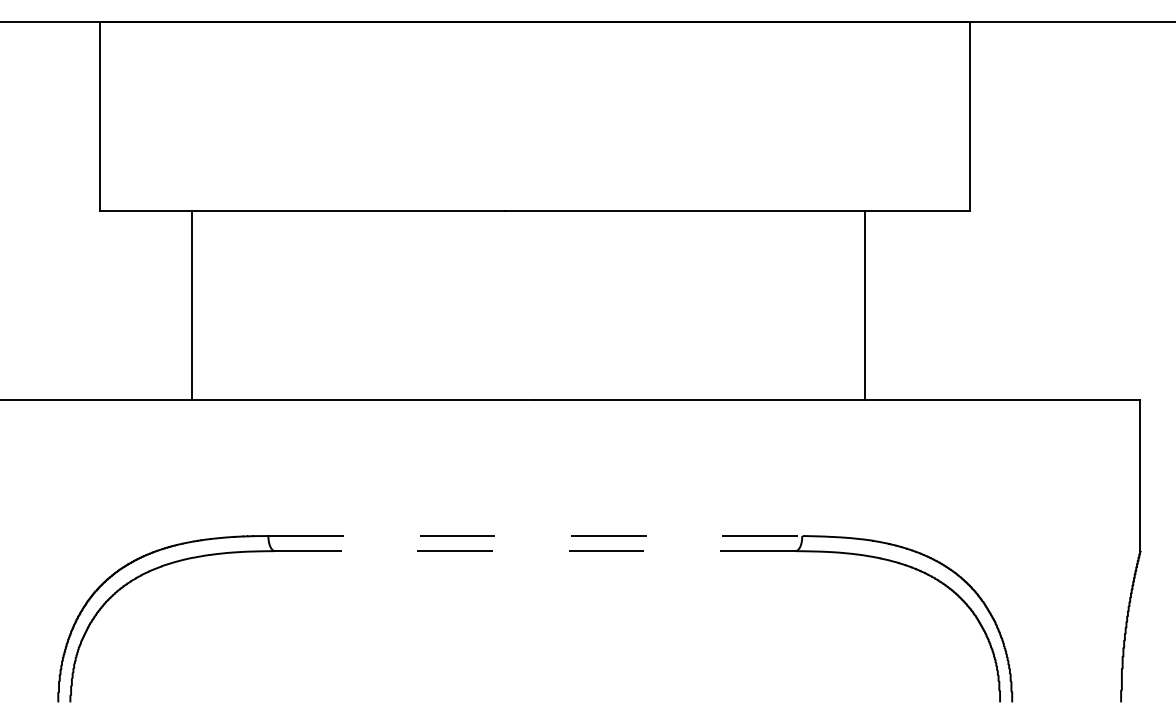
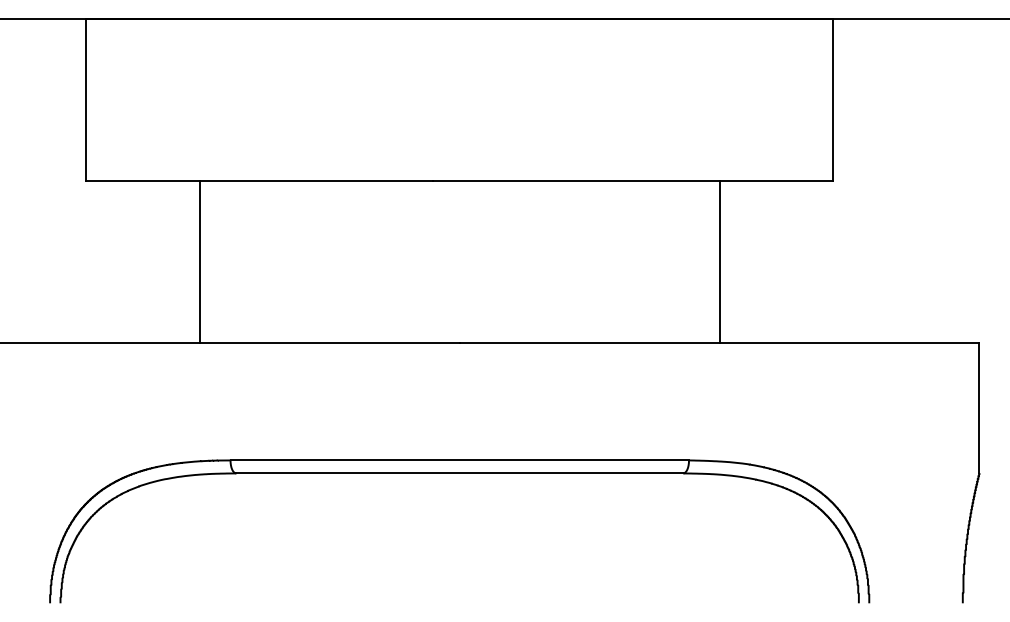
line: (191, 305) -> (199, 262), moved
line: (864, 305) -> (719, 262), moved
line: (536, 536) -> (460, 460), dashed -> solid
line: (535, 551) -> (459, 473), dashed -> solid

